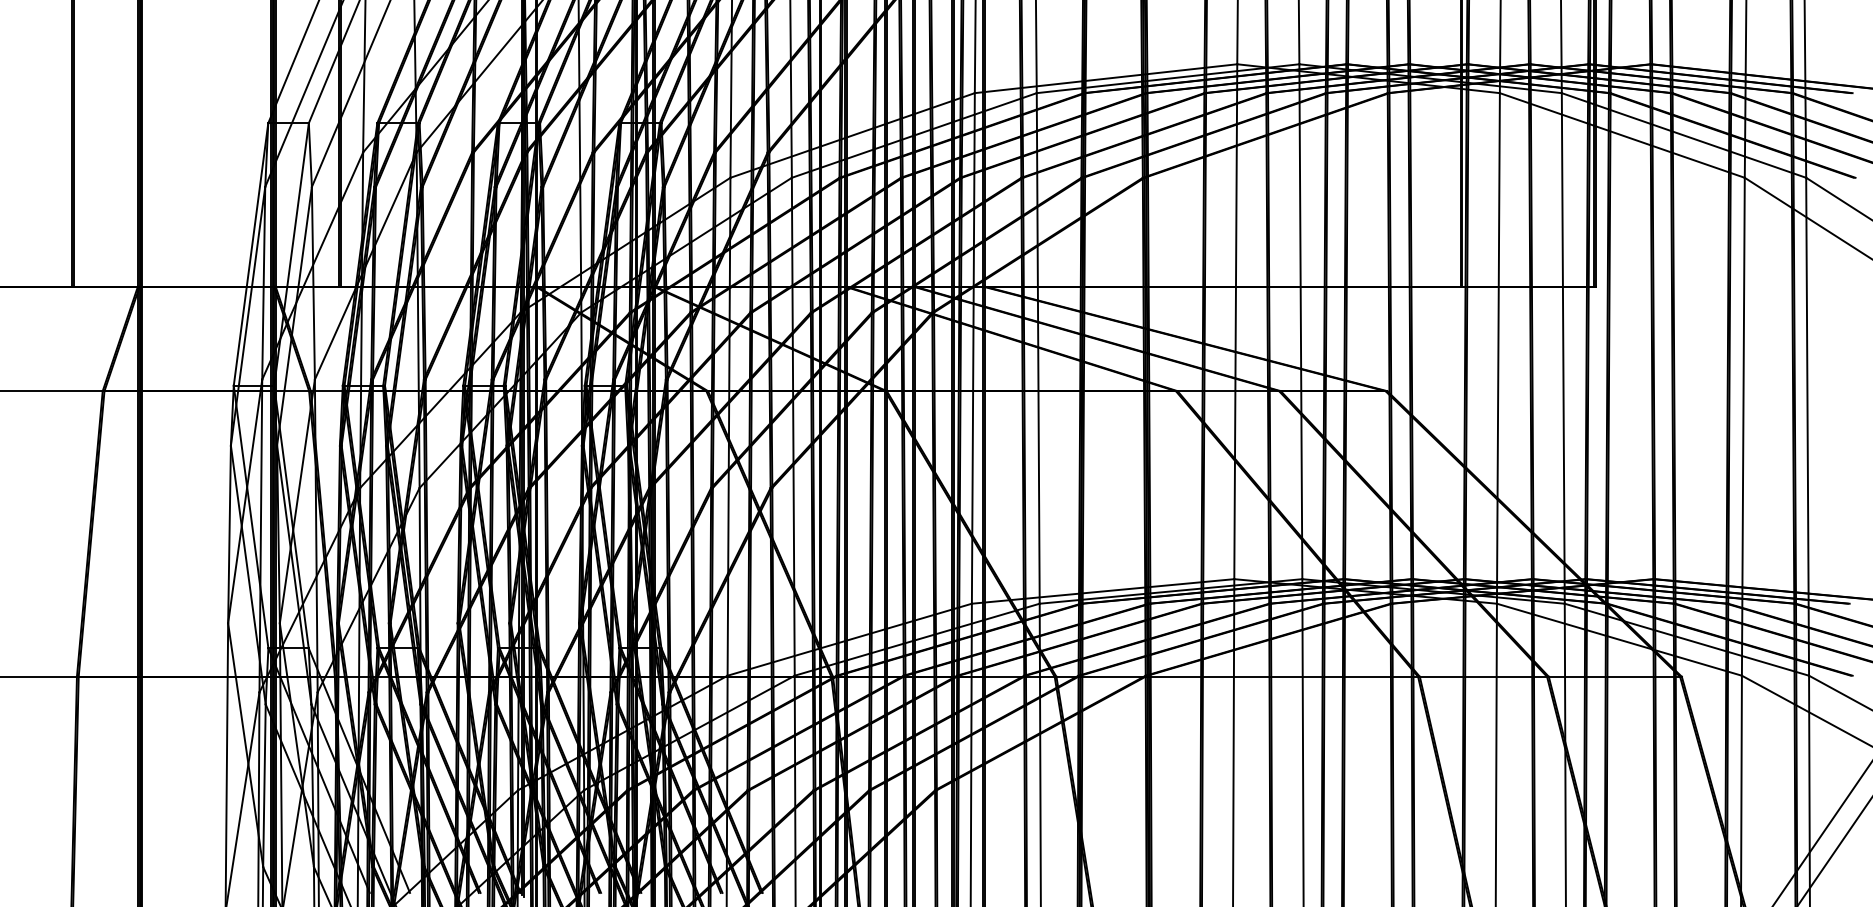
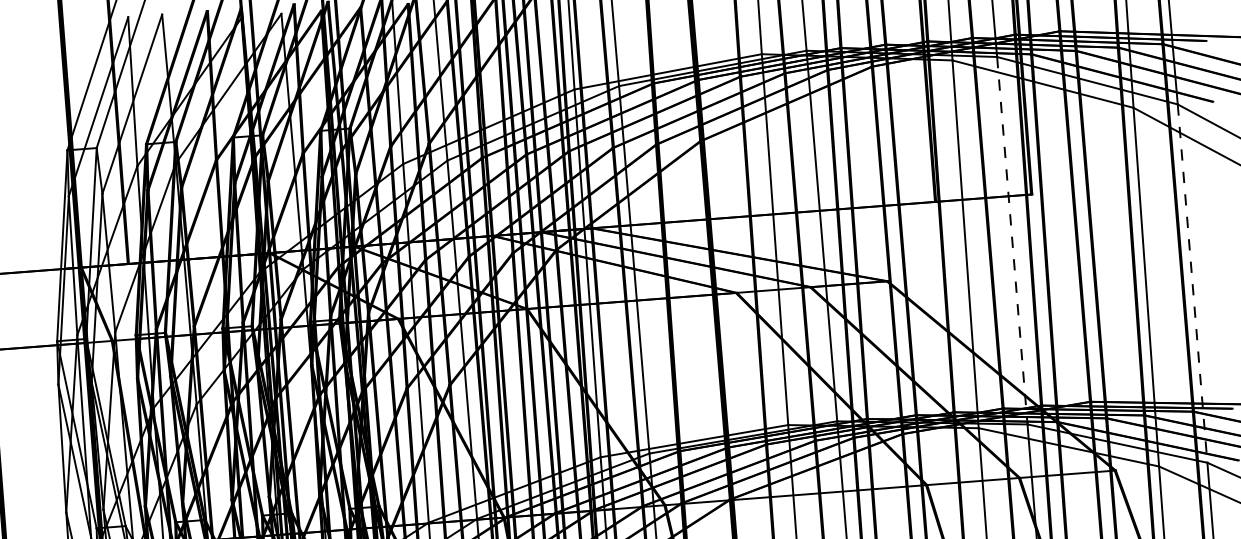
line: (1563, 348) -> (1012, 240), solid -> dashed
line: (1807, 426) -> (1192, 283), solid -> dashed

